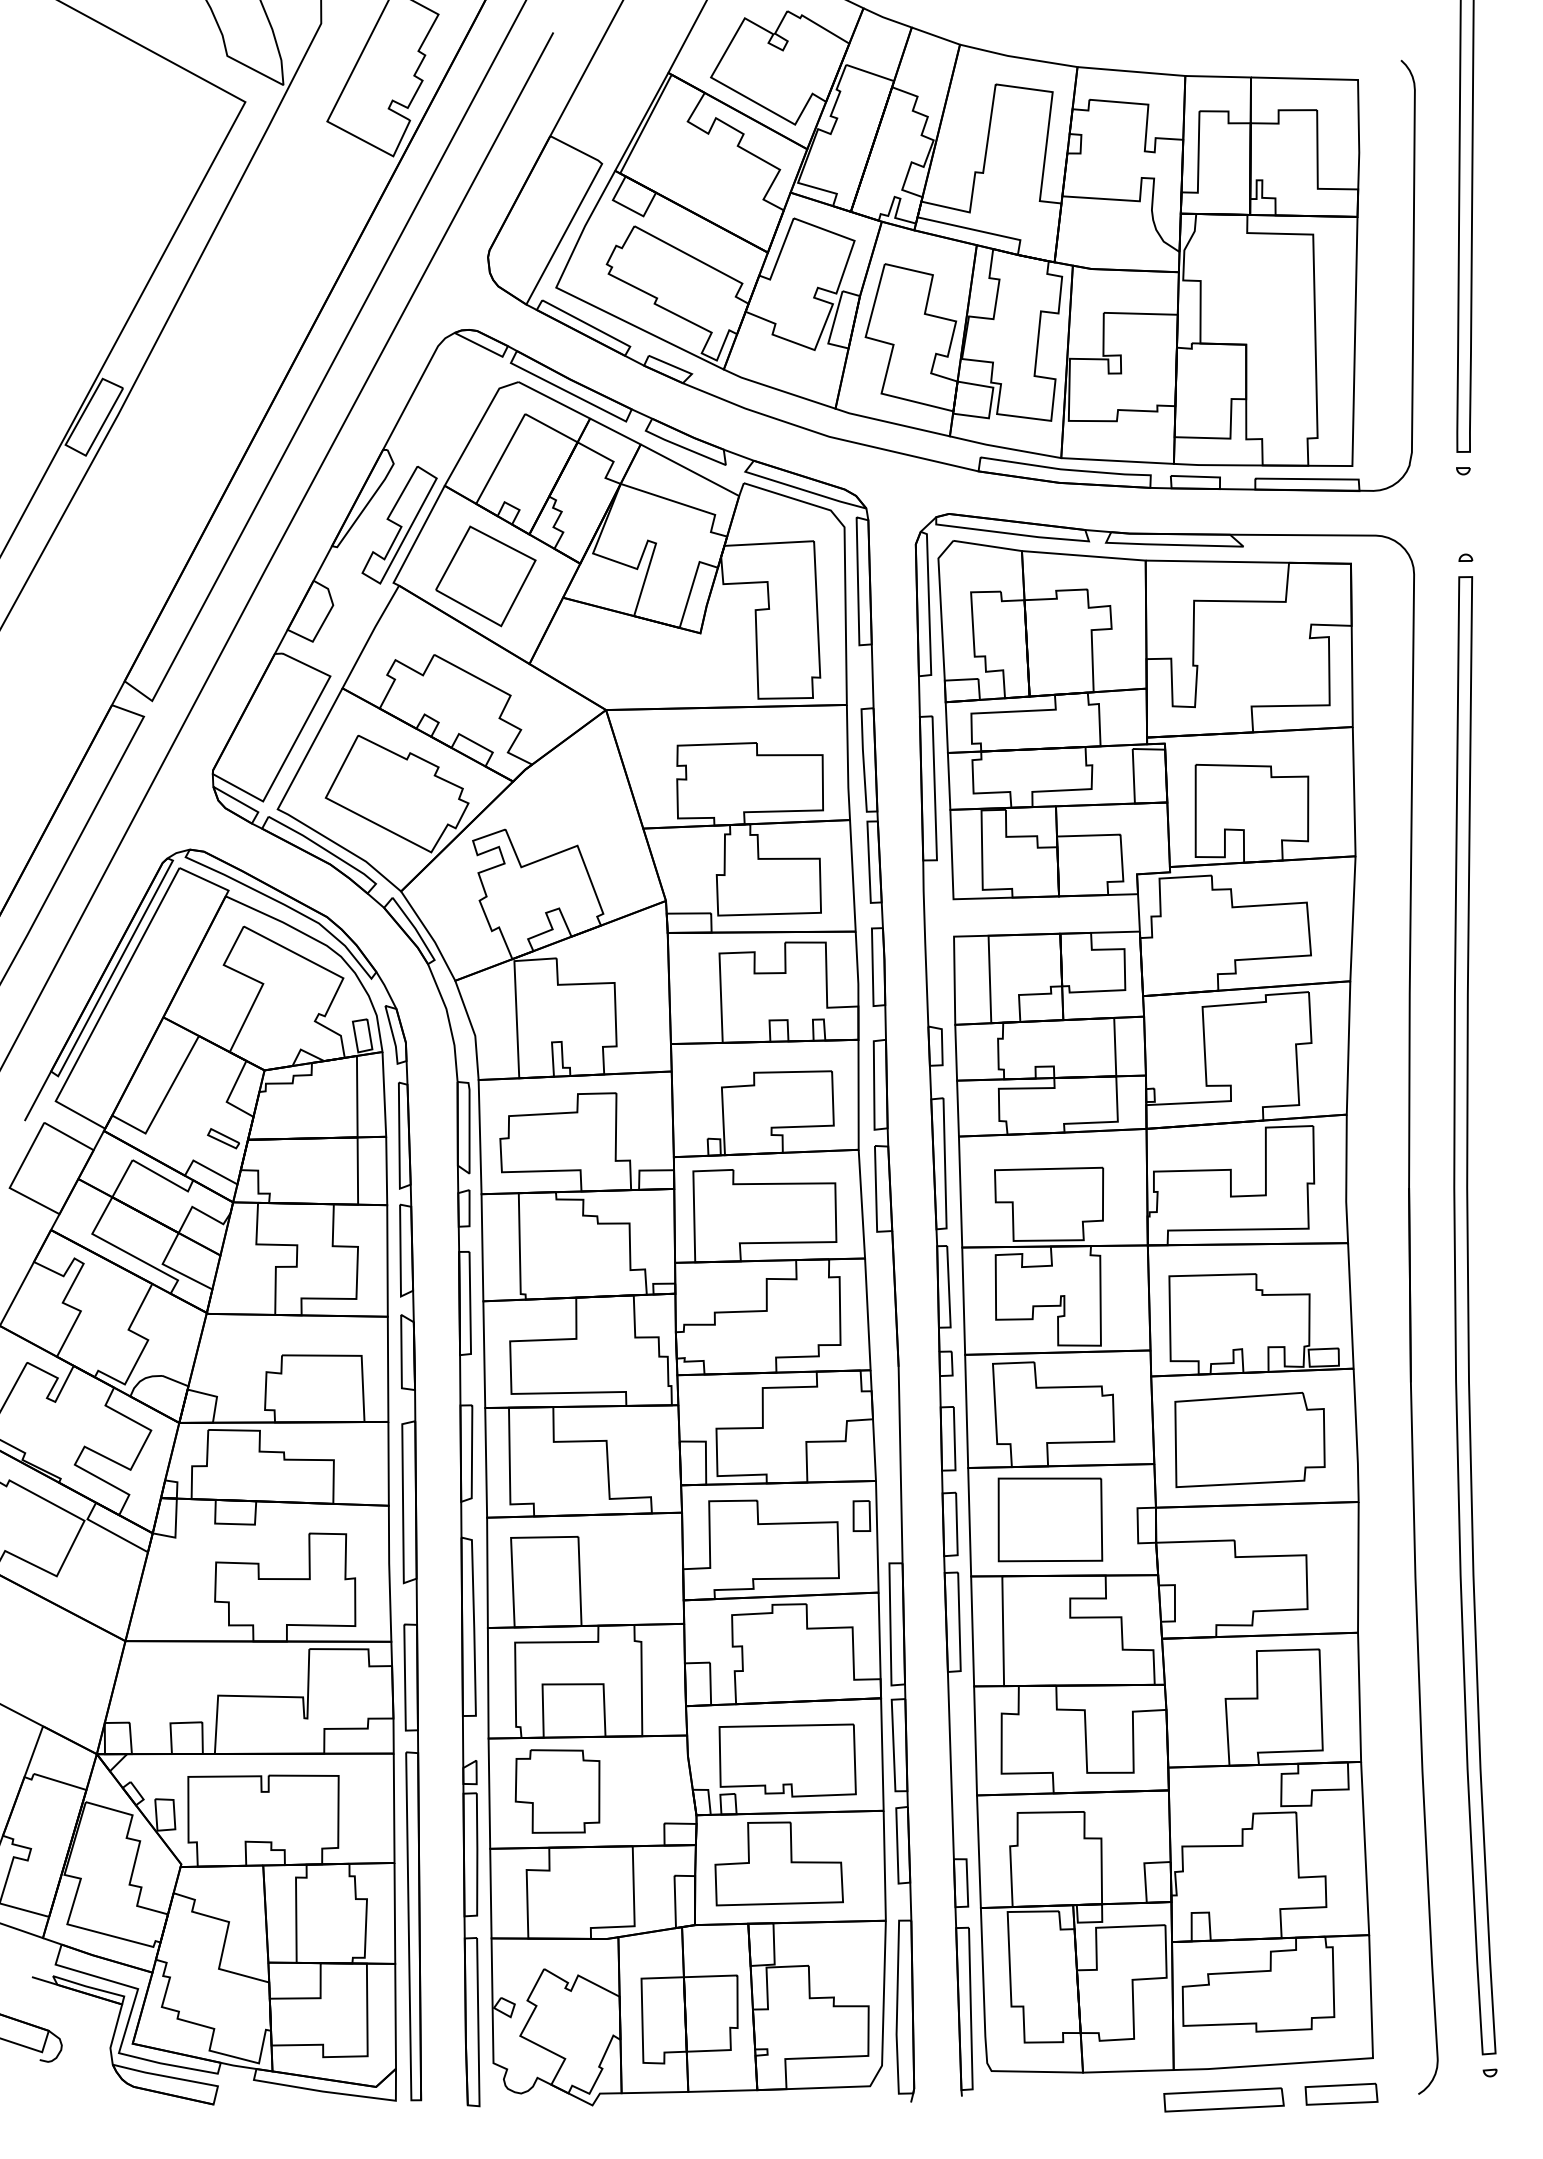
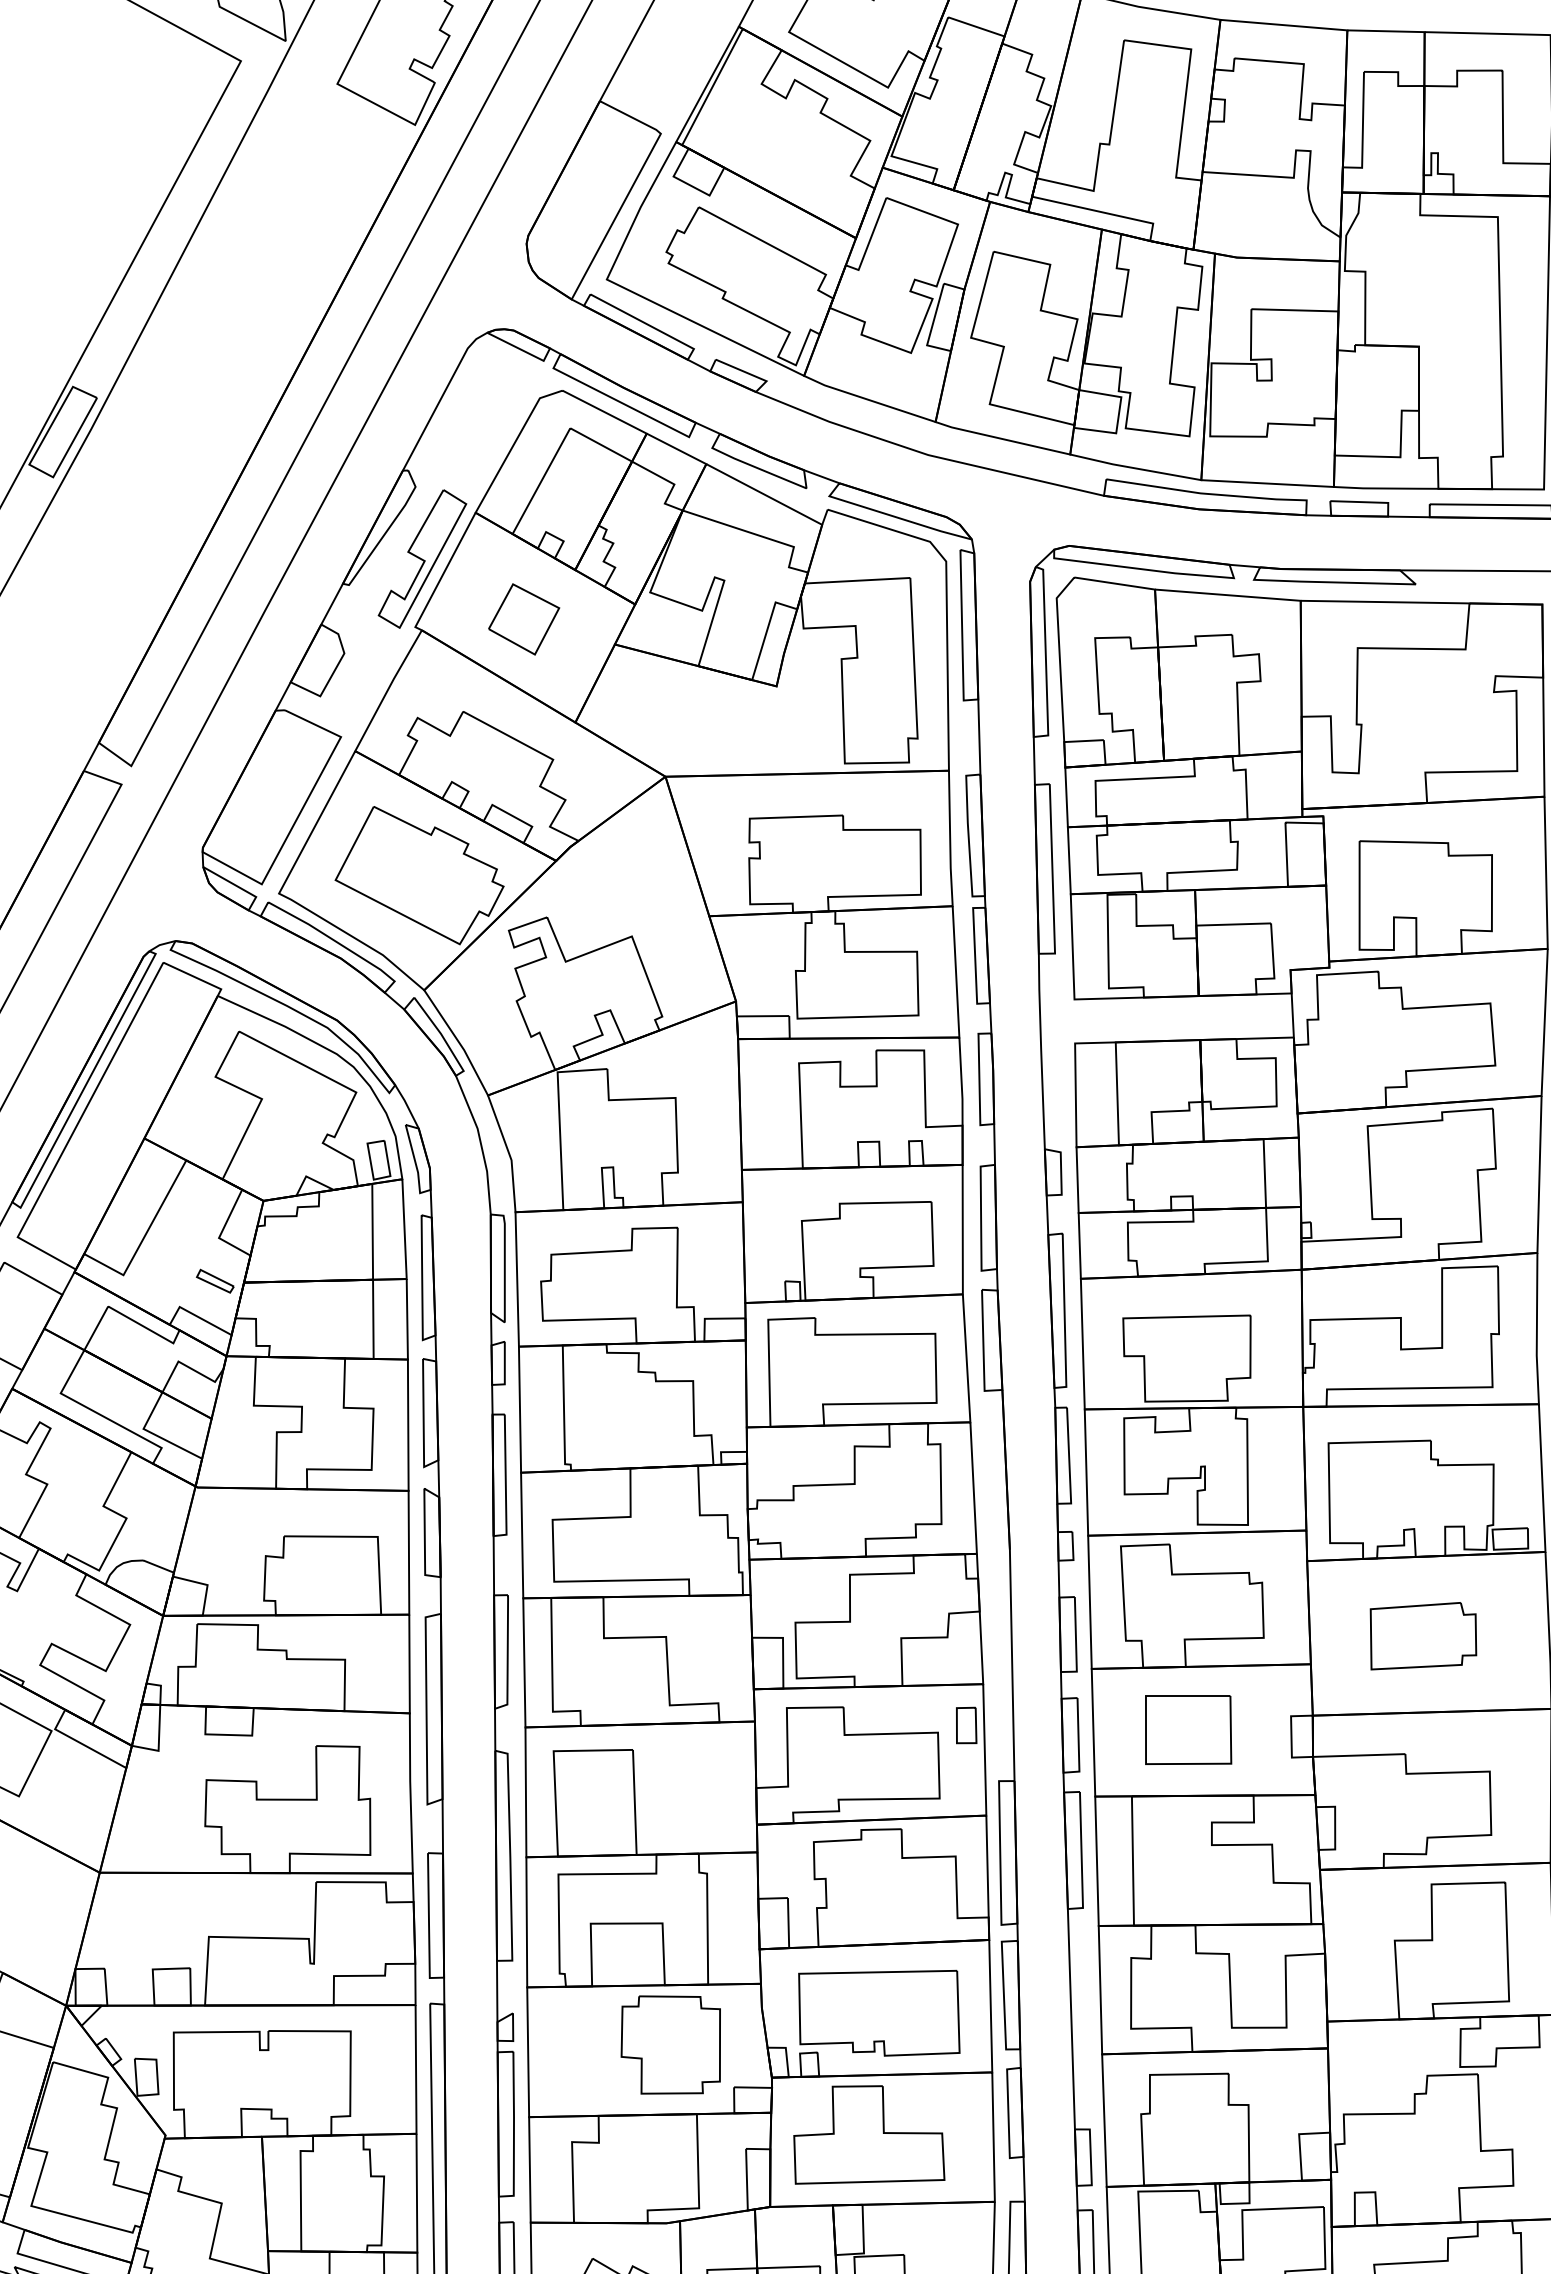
part: (485, 576) -> (523, 619), size x0.6
part: (1249, 1440) -> (1422, 1636), size x0.6
part: (1050, 1519) -> (1188, 1729), size x0.7
part: (557, 1791) -> (670, 2044), moved

